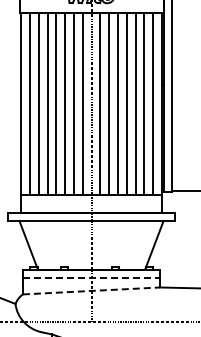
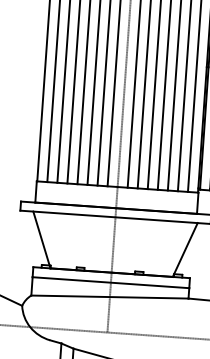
line: (91, 278) -> (110, 282), dashed -> solid
line: (91, 290) -> (109, 296), dashed -> solid

